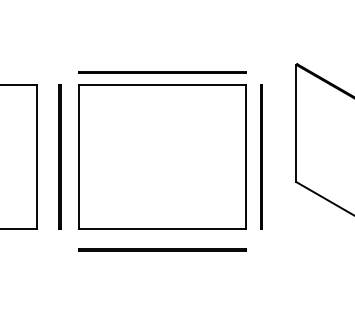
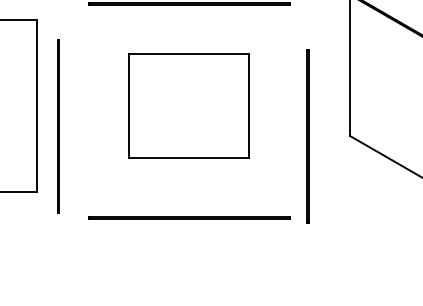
line: (59, 156) -> (57, 125), moved
part: (162, 156) -> (189, 105), size x0.6
line: (261, 156) -> (308, 135), moved

